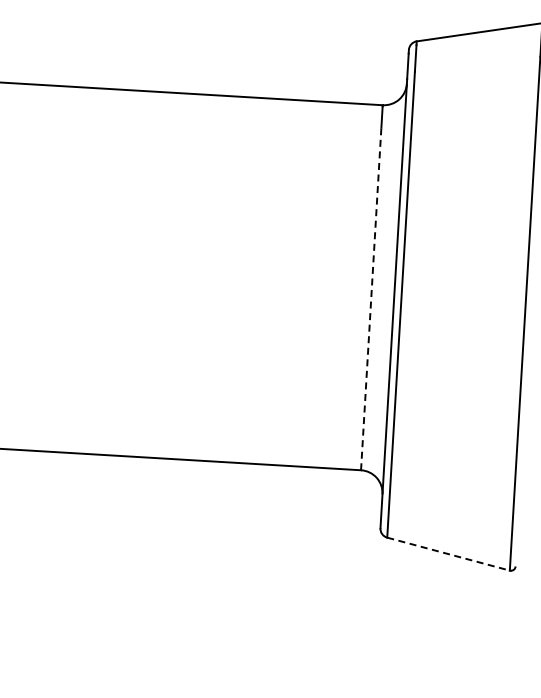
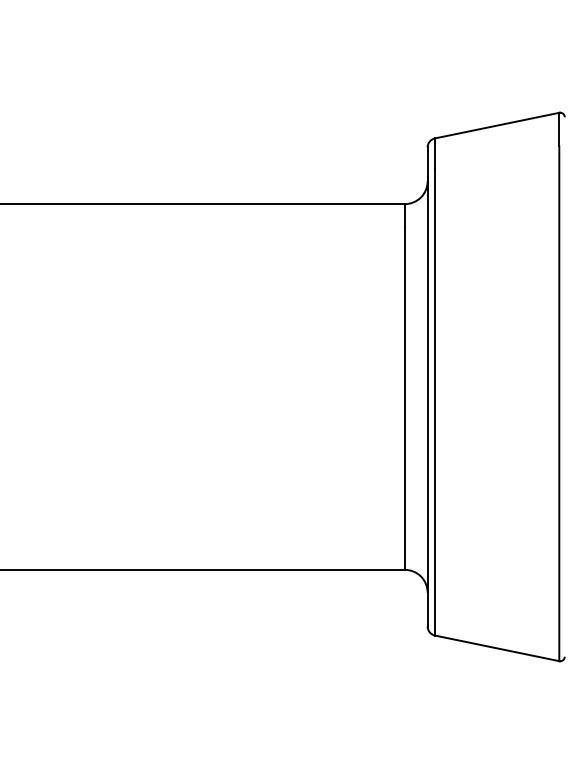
line: (370, 299) -> (404, 398), dashed -> solid
line: (448, 554) -> (497, 648), dashed -> solid

